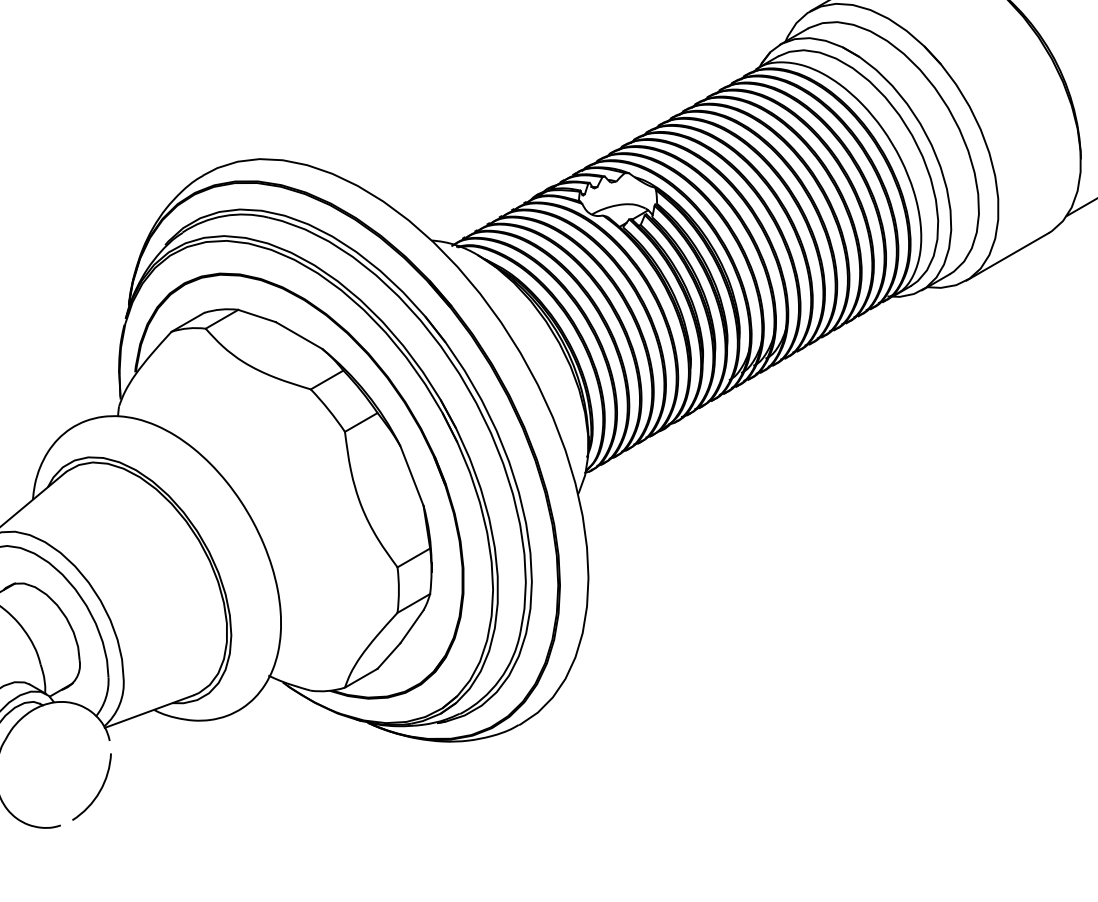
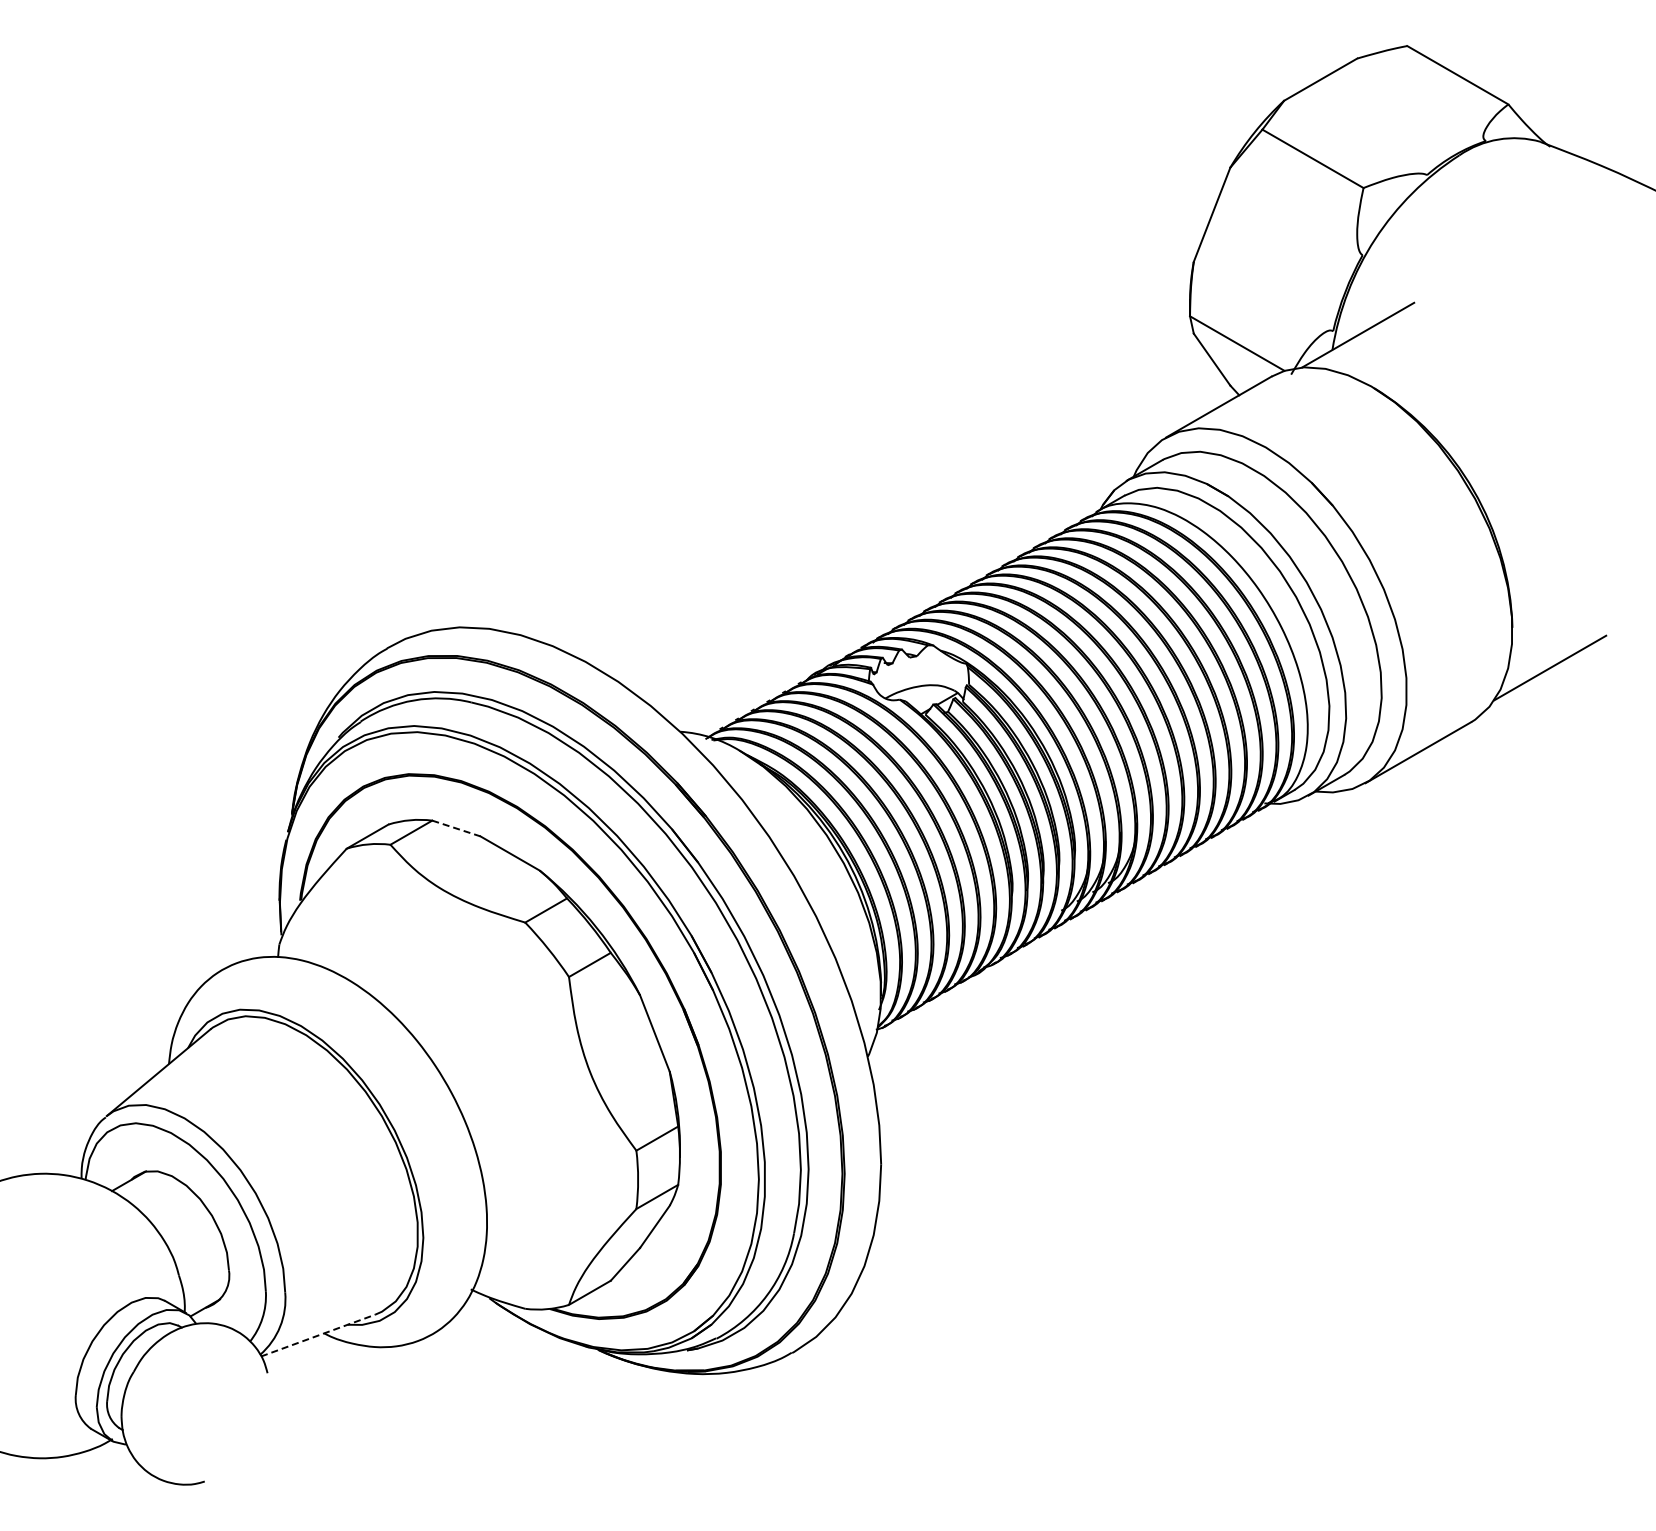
line: (257, 316) -> (456, 828), solid -> dashed
line: (149, 711) -> (318, 1335), solid -> dashed
arc: (99, 790) -> (254, 1436), removed

